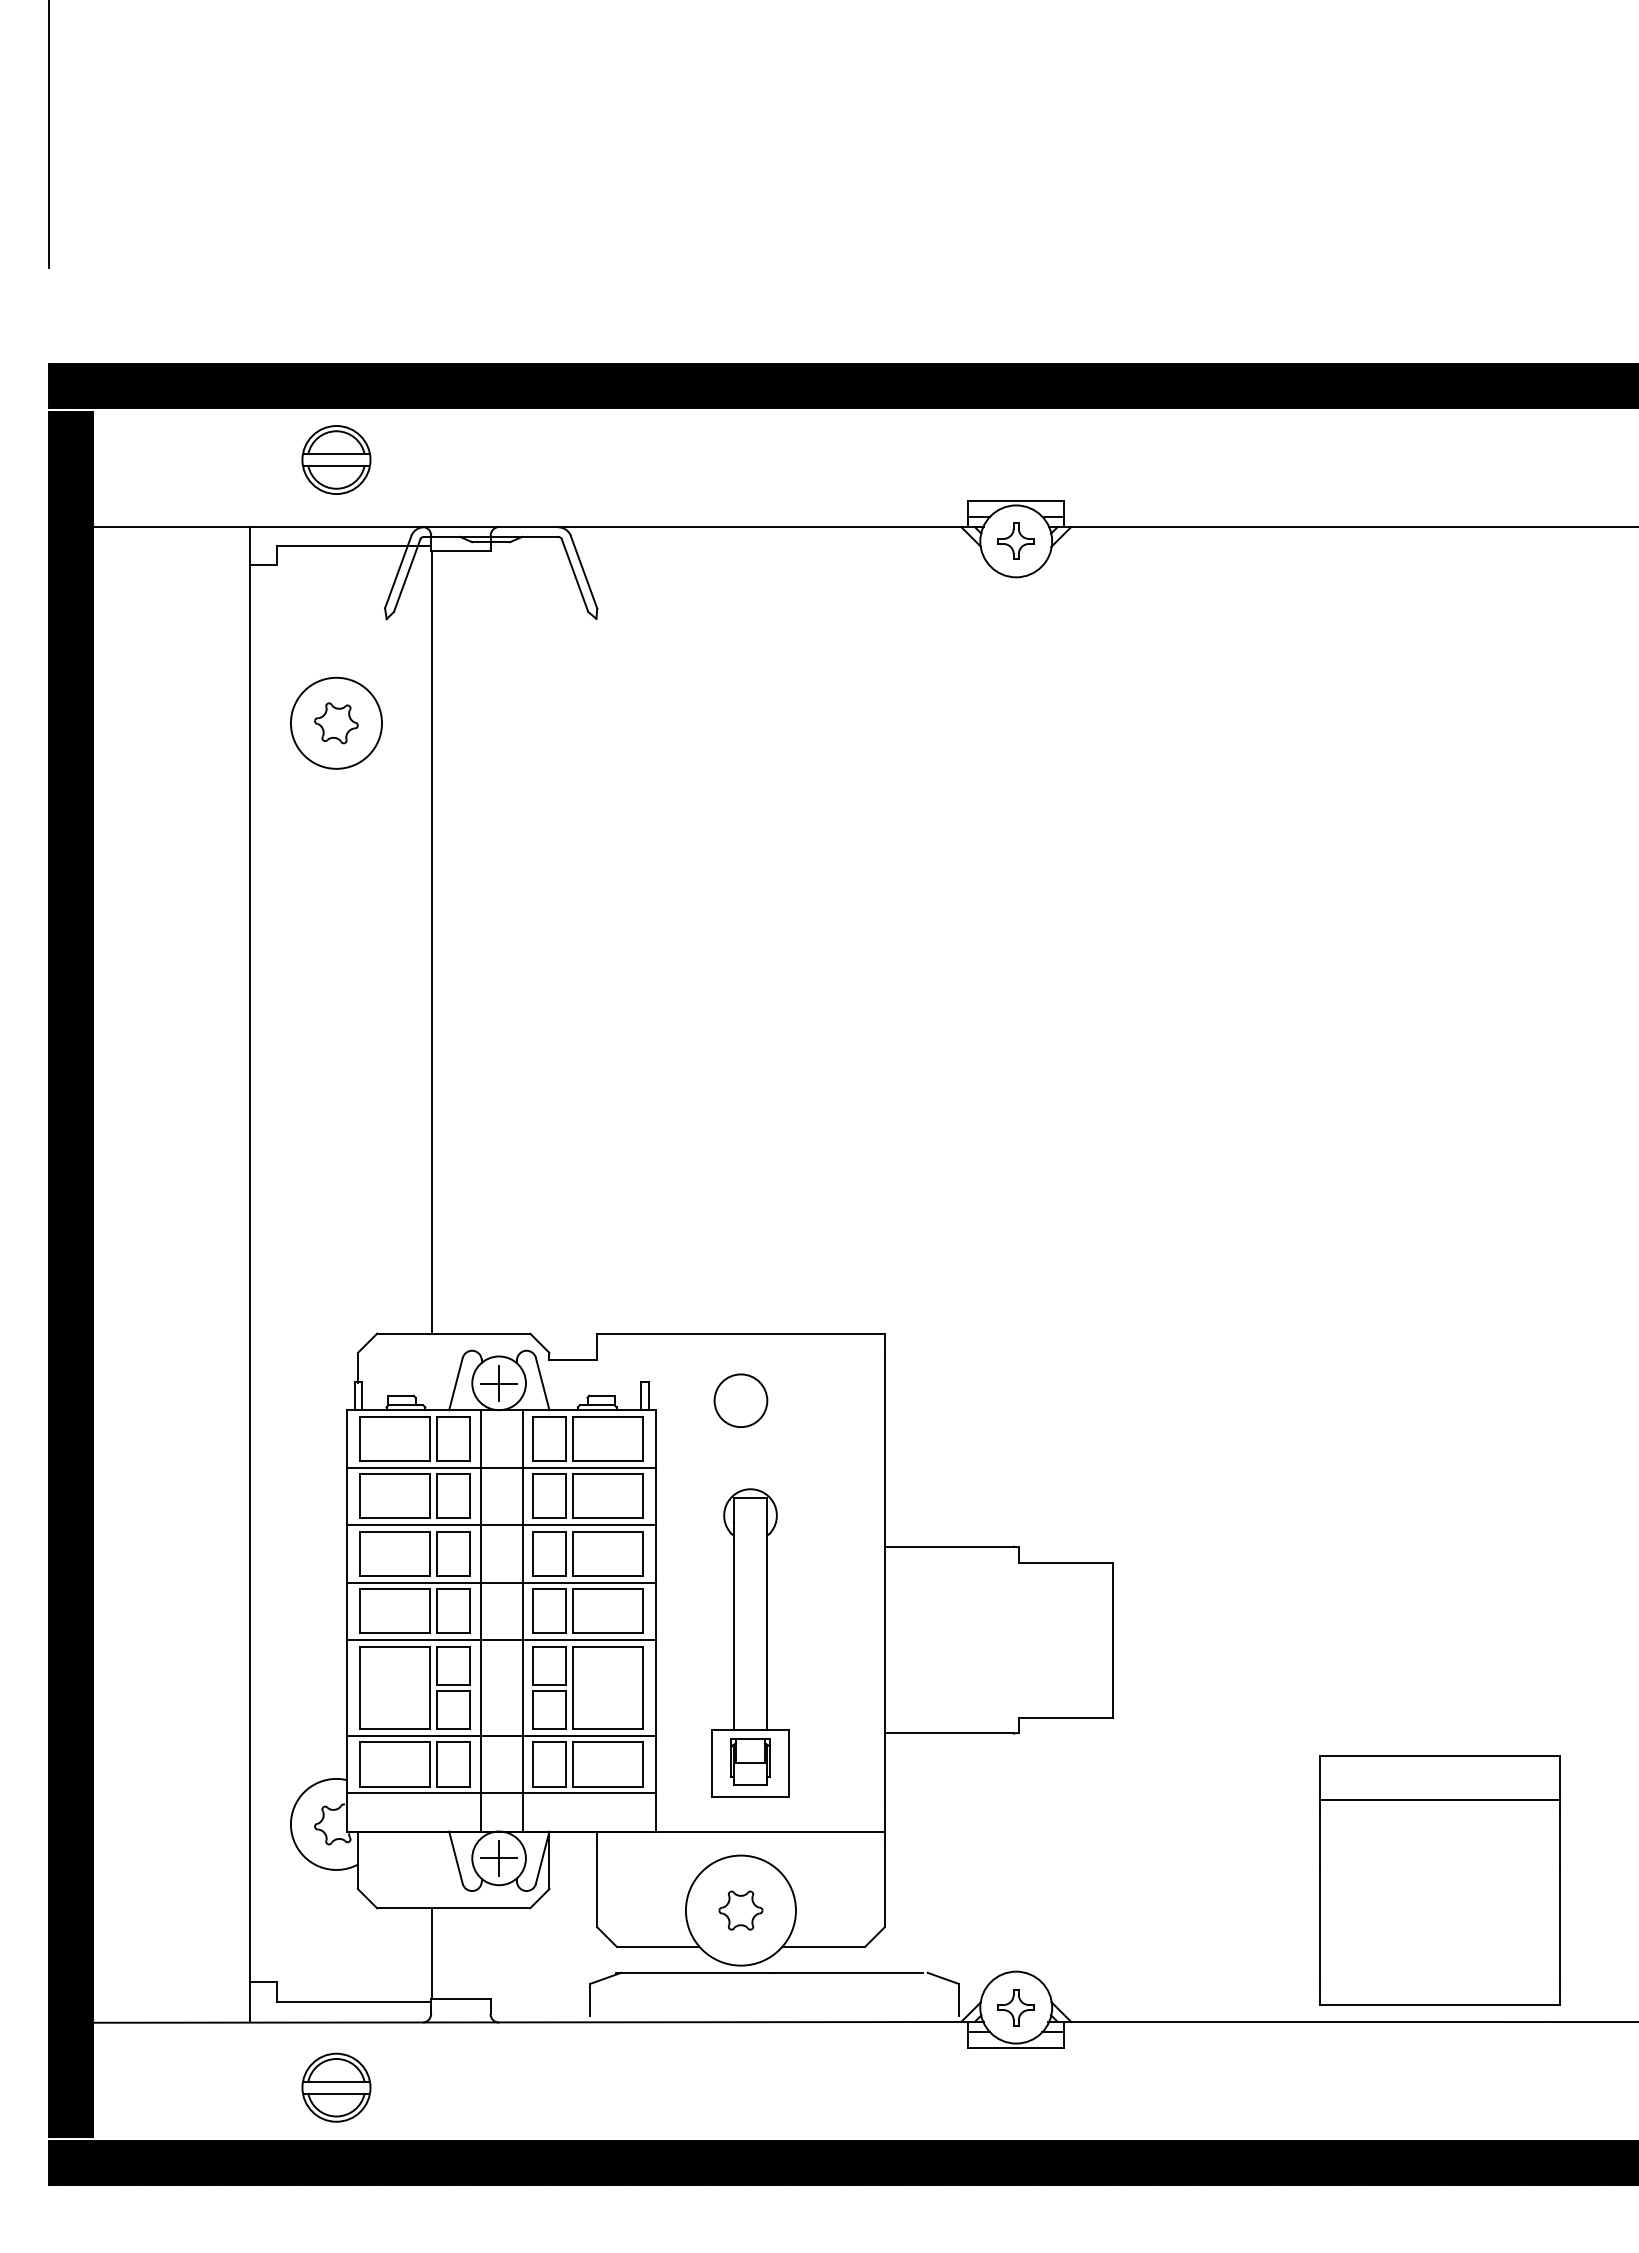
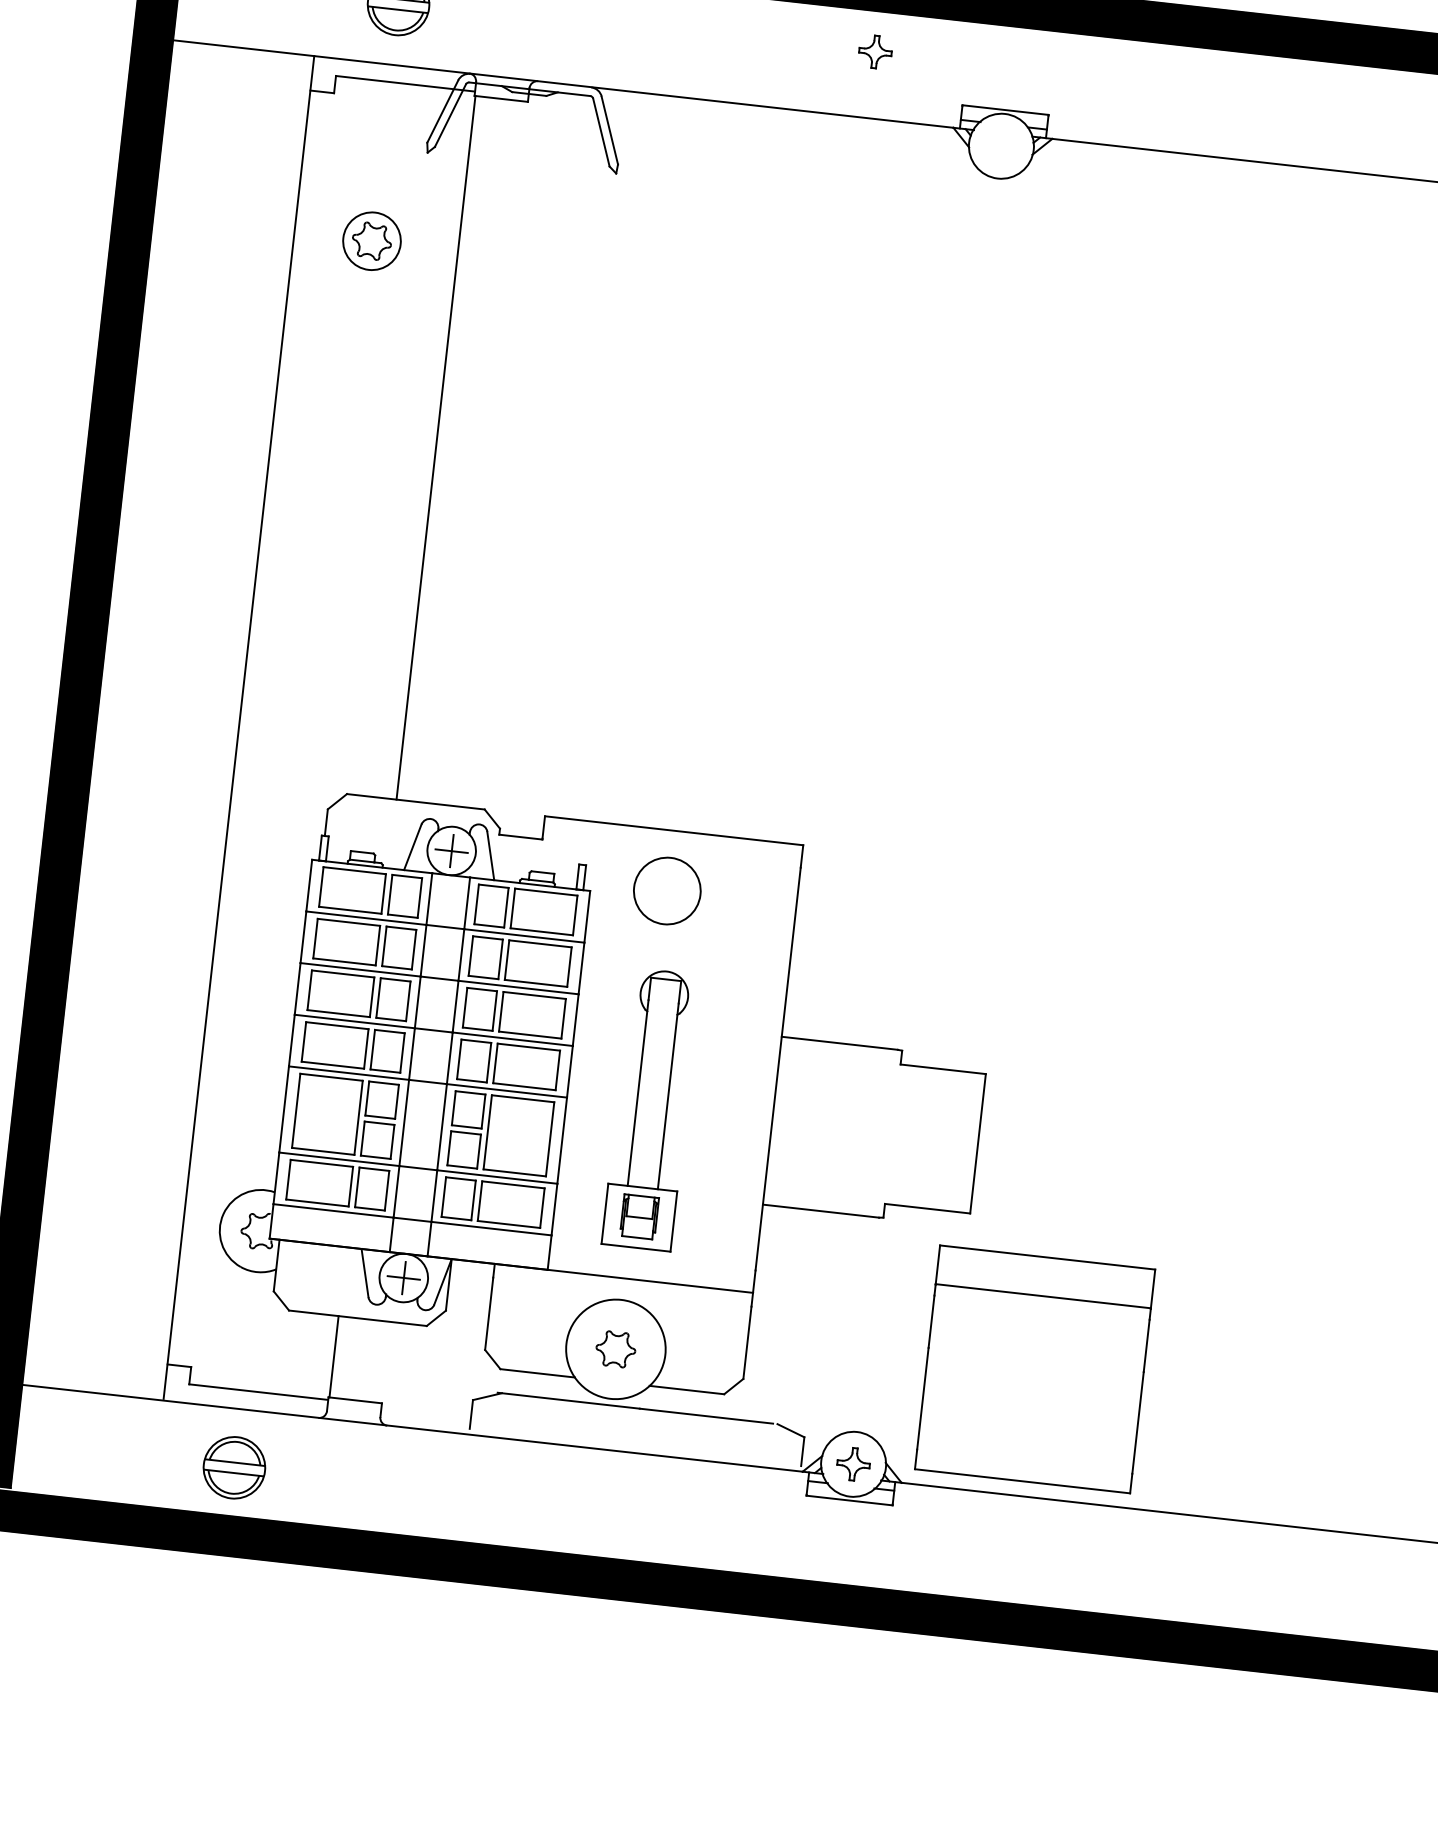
part: (1015, 540) -> (874, 51), moved
circle: (336, 722) -> (372, 240), size x0.7
circle: (740, 1400) -> (666, 890), size x1.4
part: (1439, 1880) -> (1034, 1368), moved

